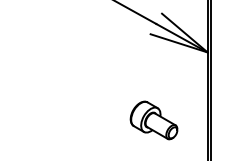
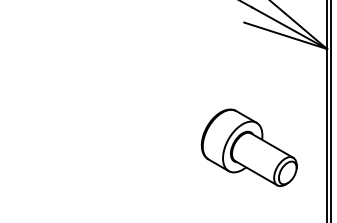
part: (153, 120) -> (248, 147), size x1.4

